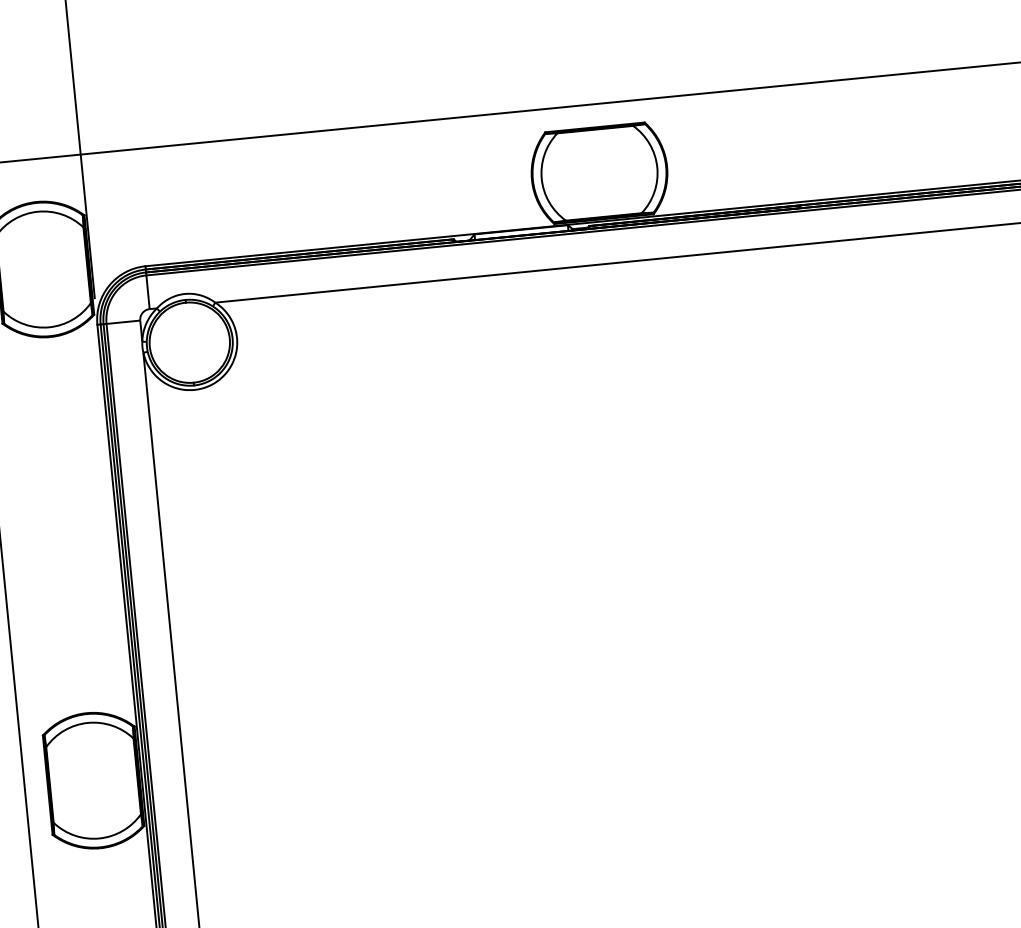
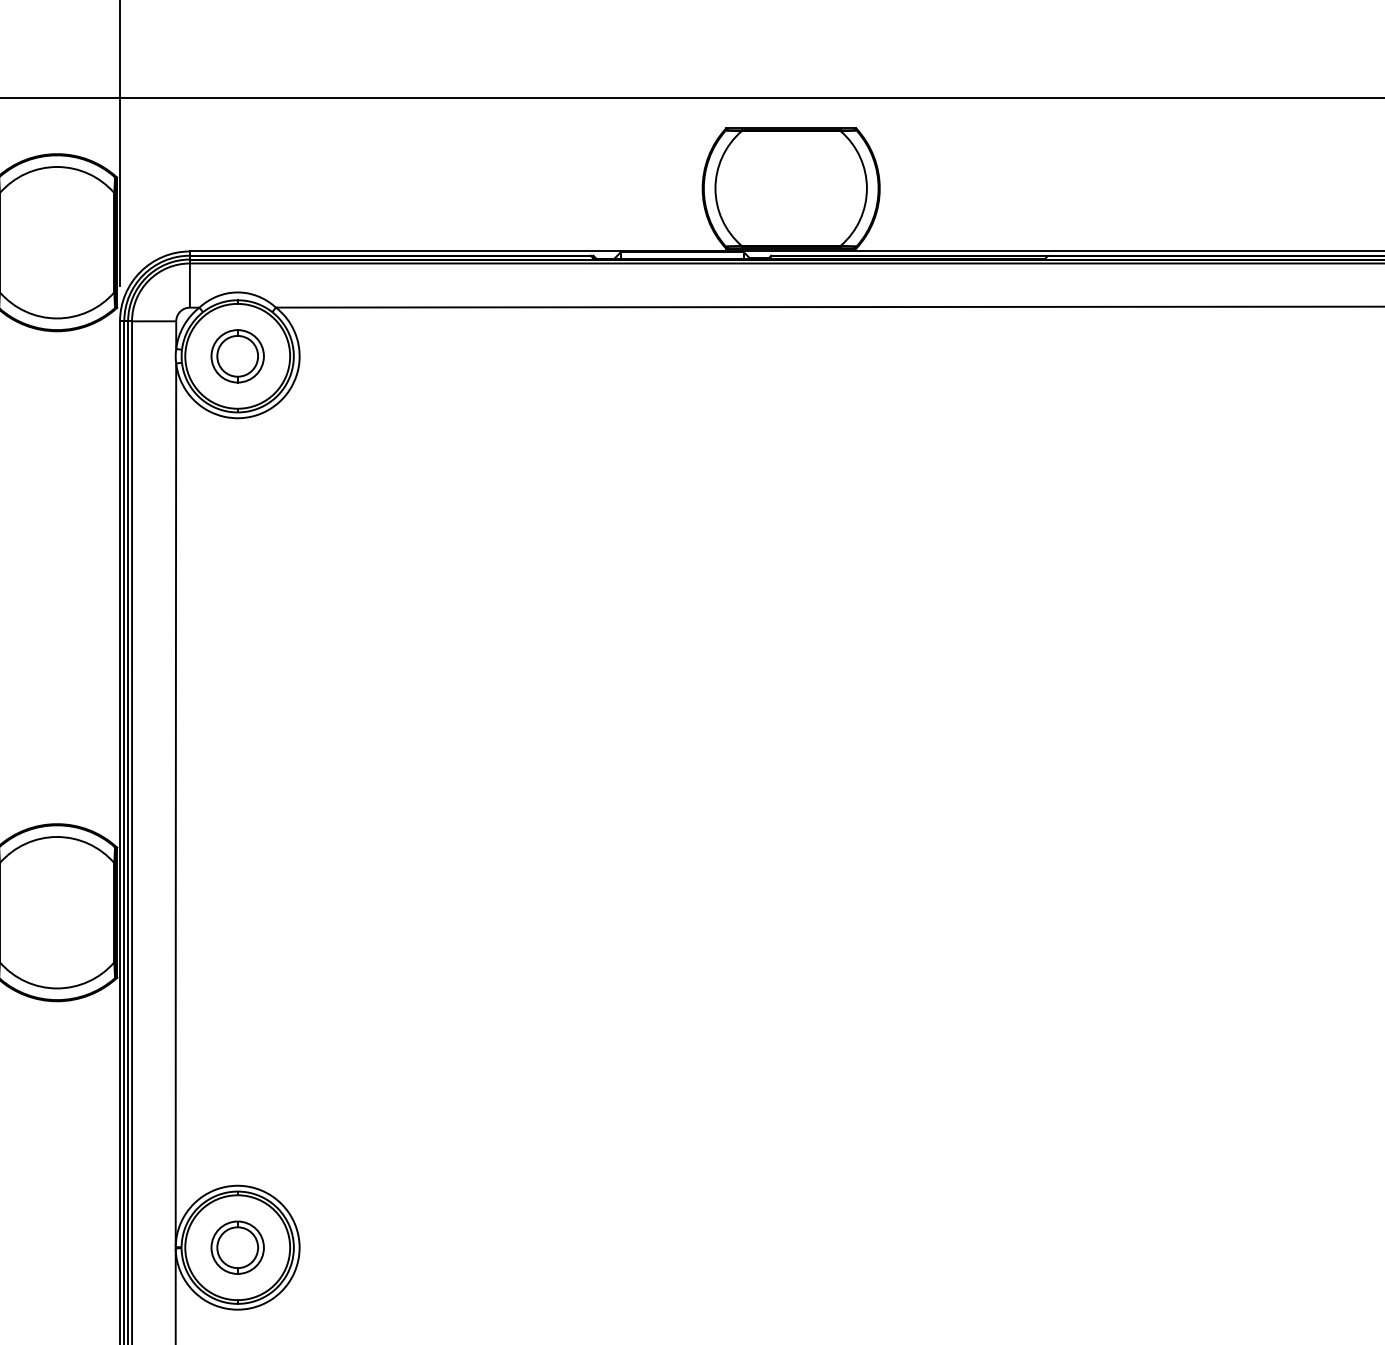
part: (189, 342) -> (237, 356), added

